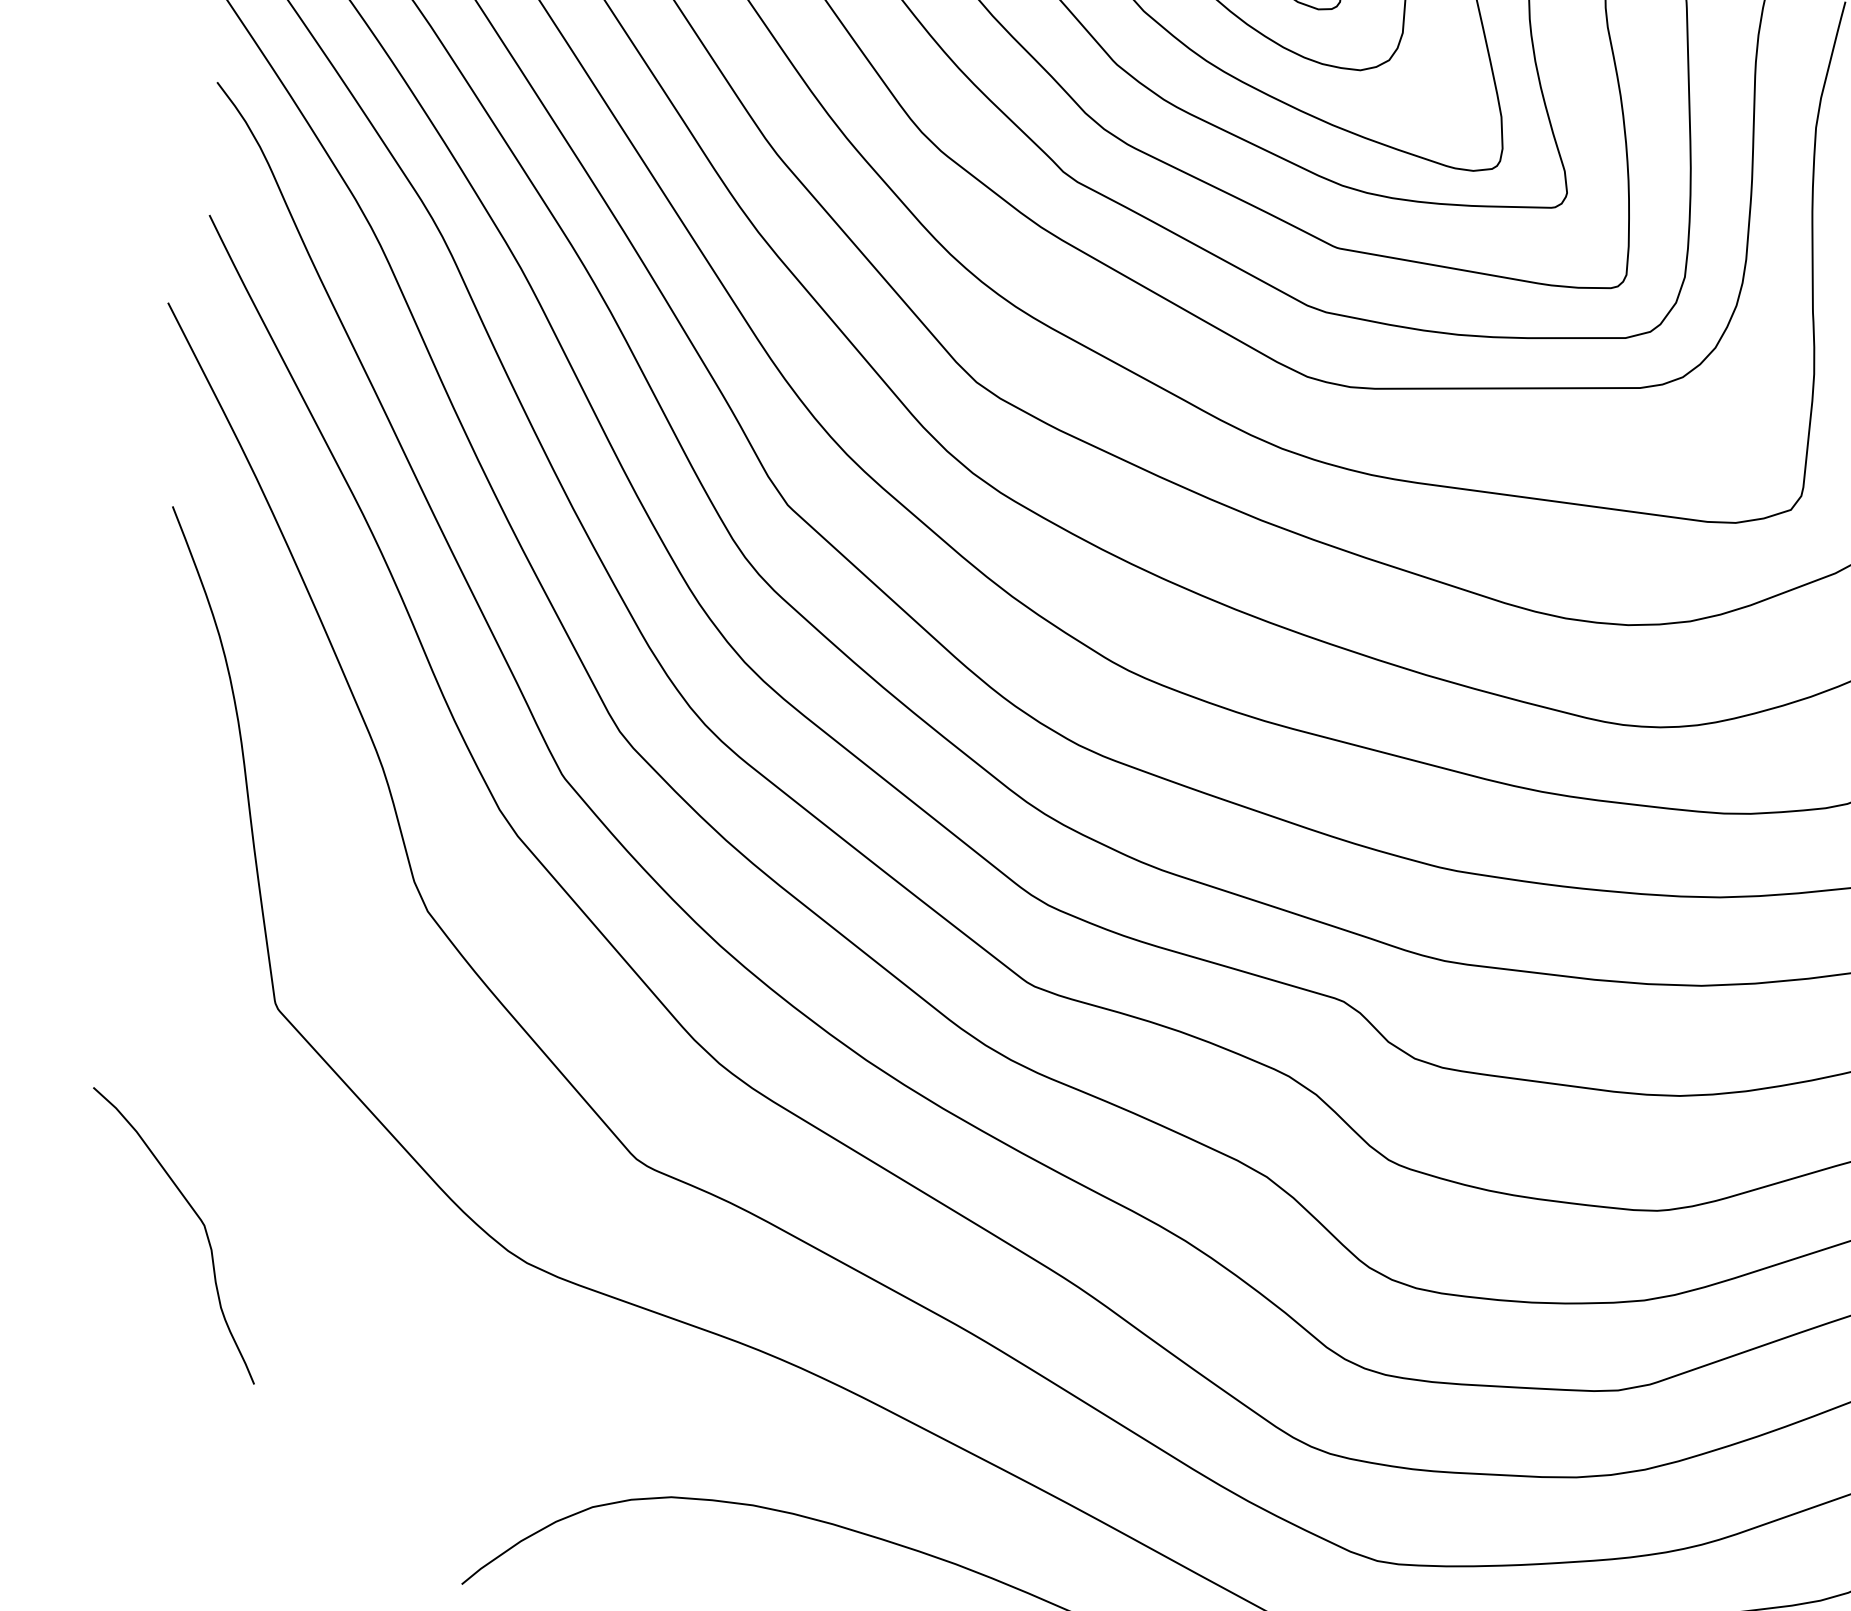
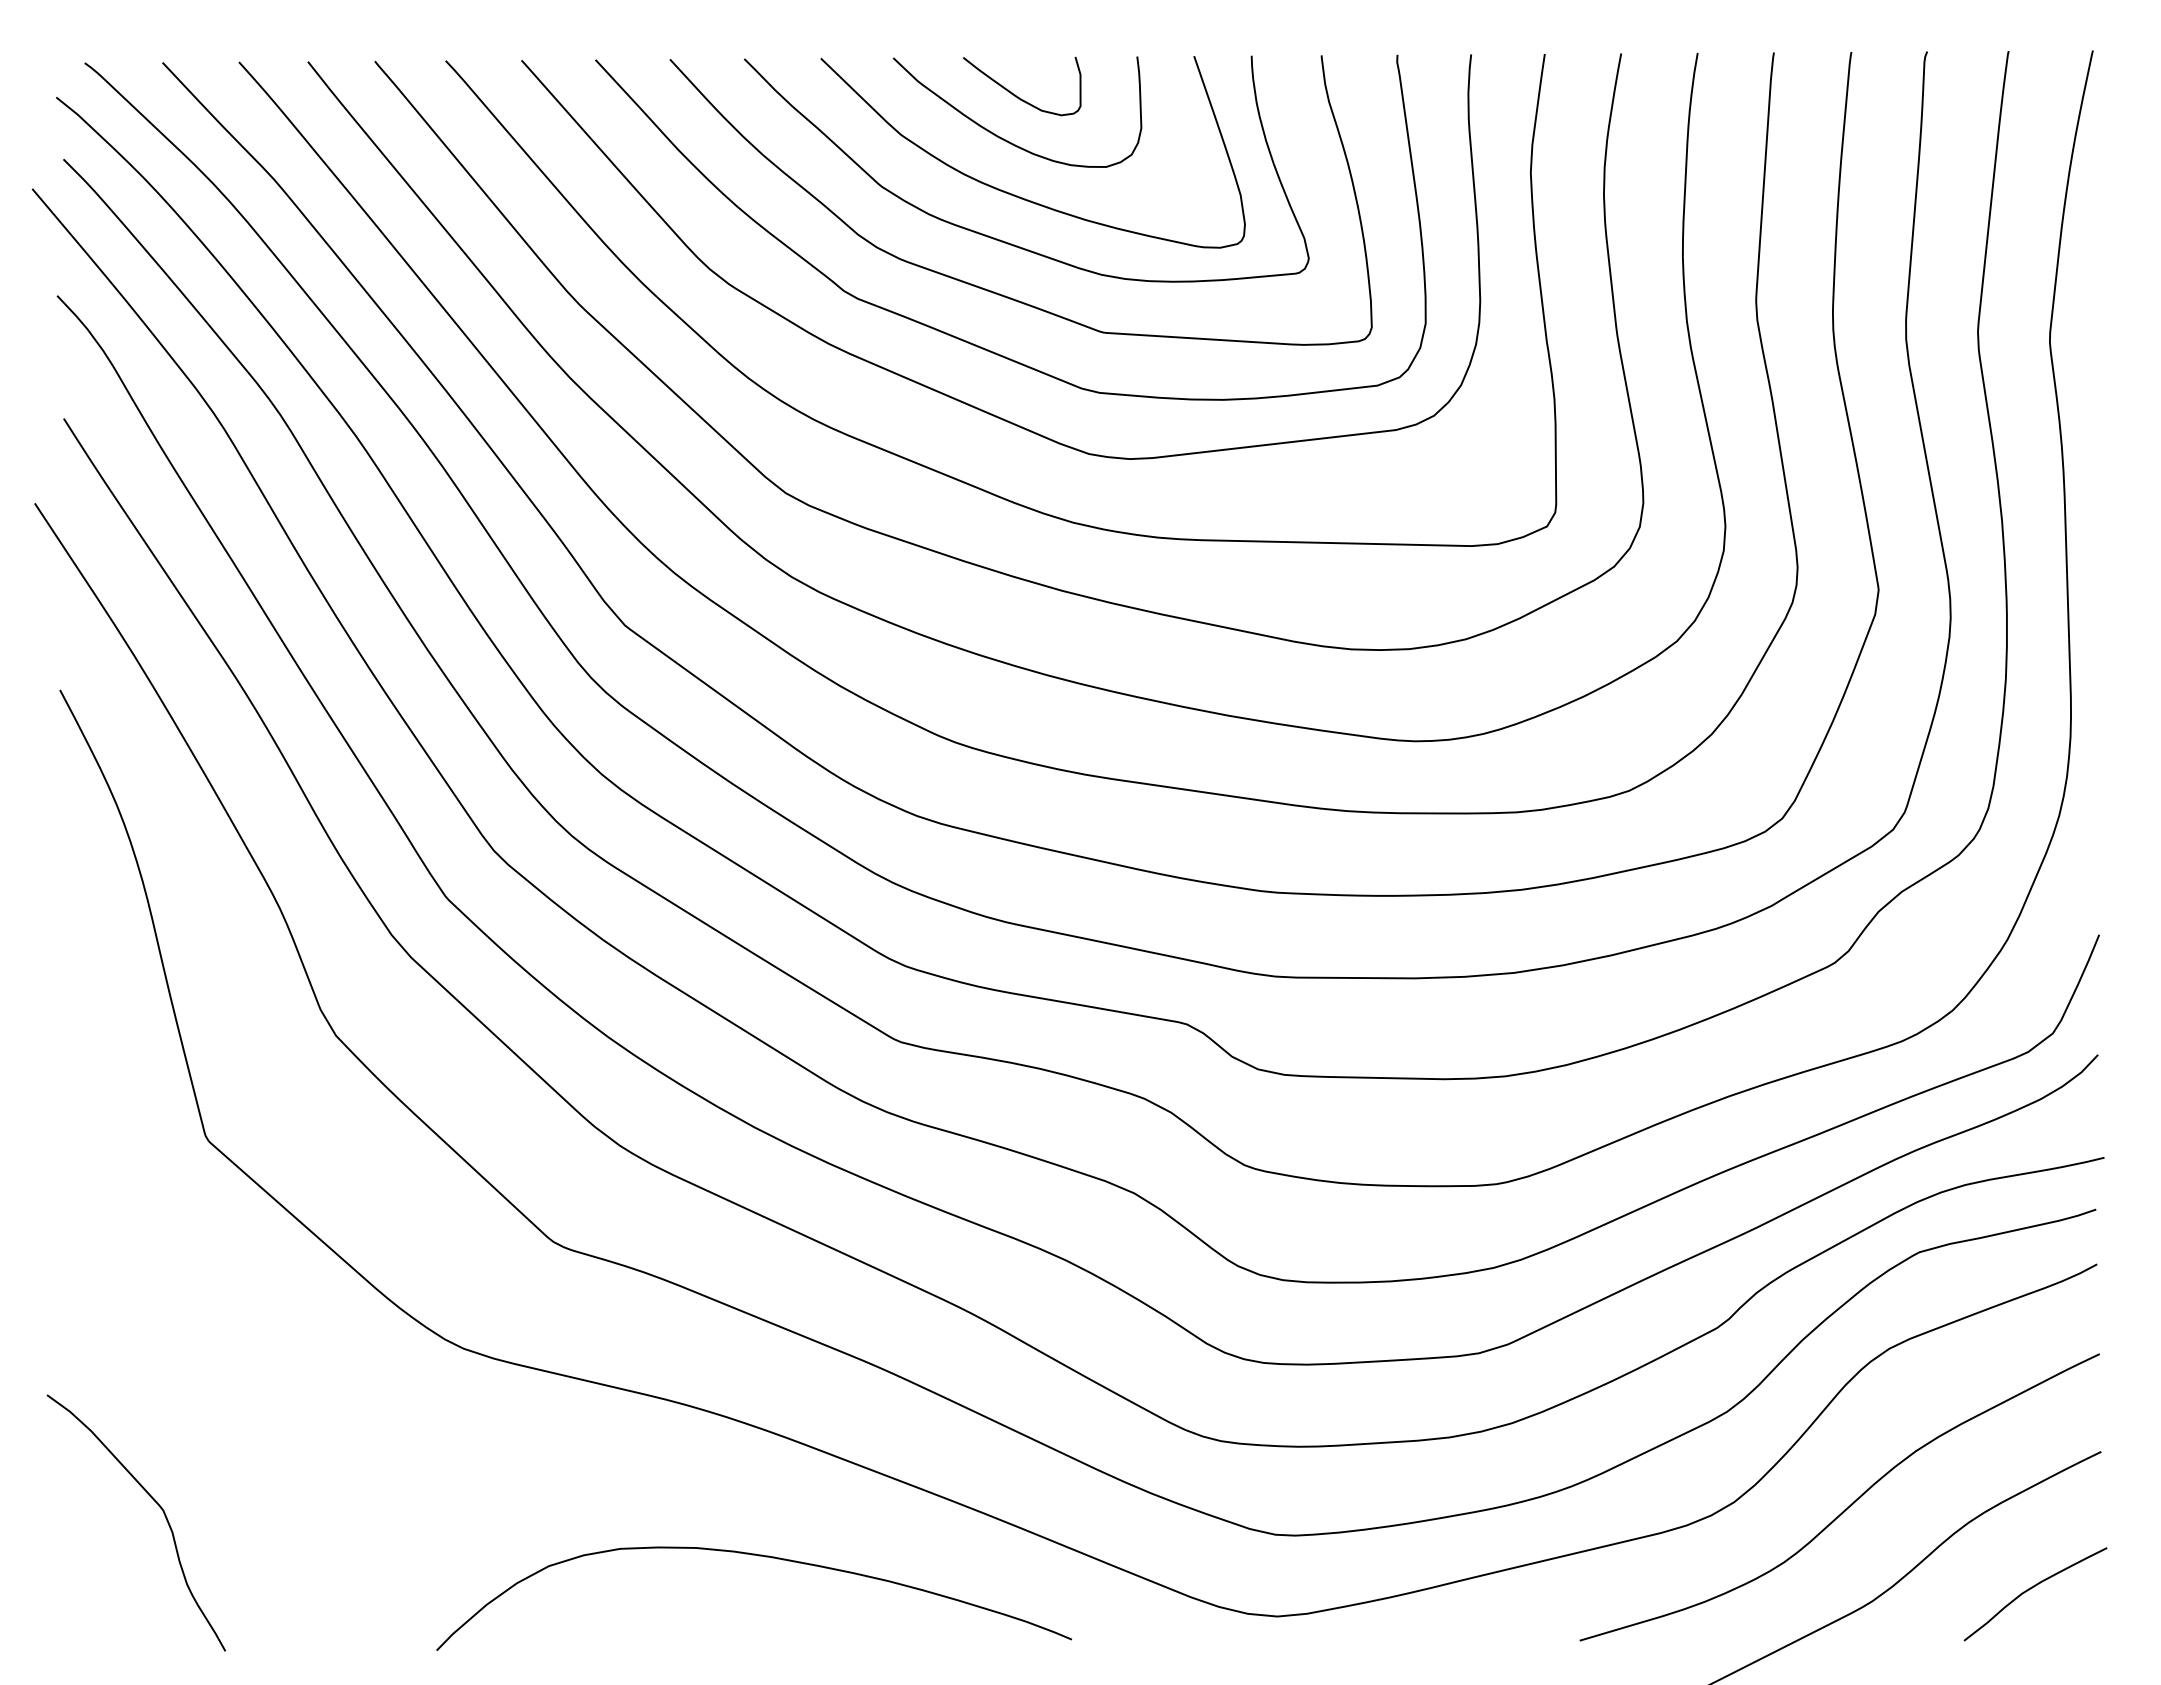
curve: (200, 1221) -> (159, 1507), moved

